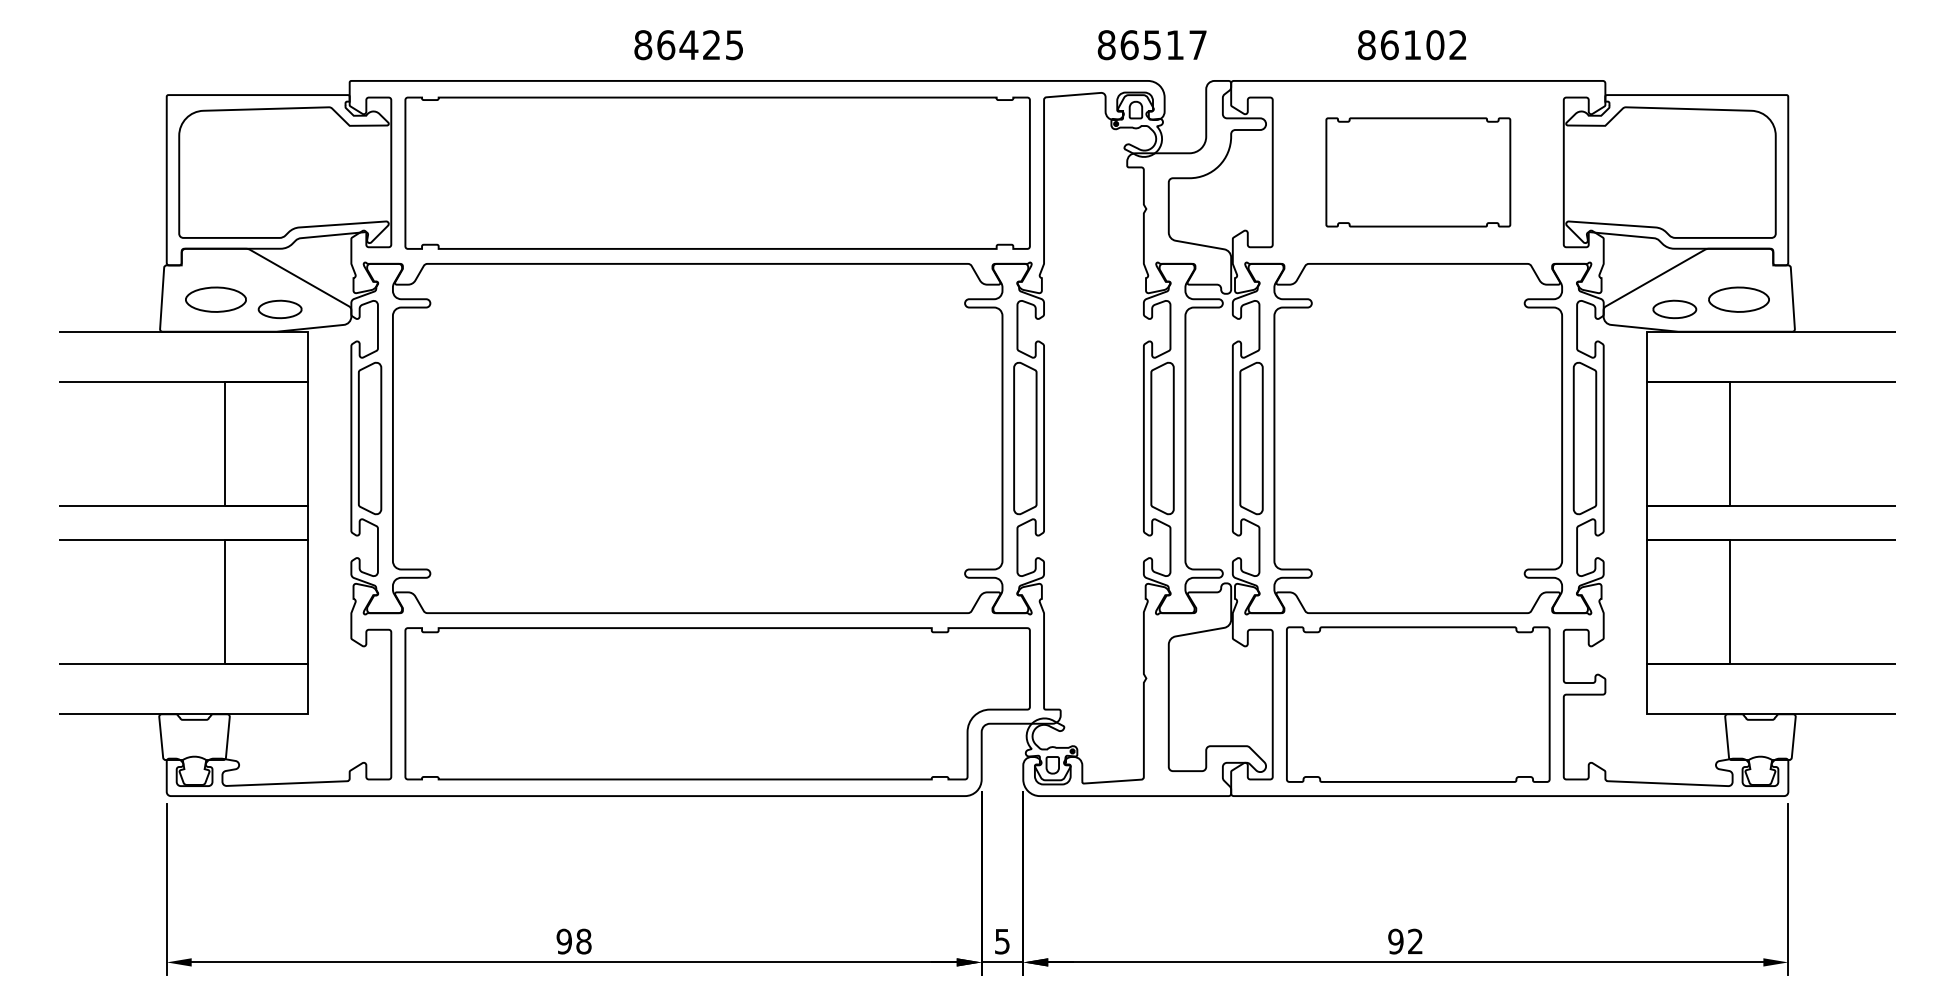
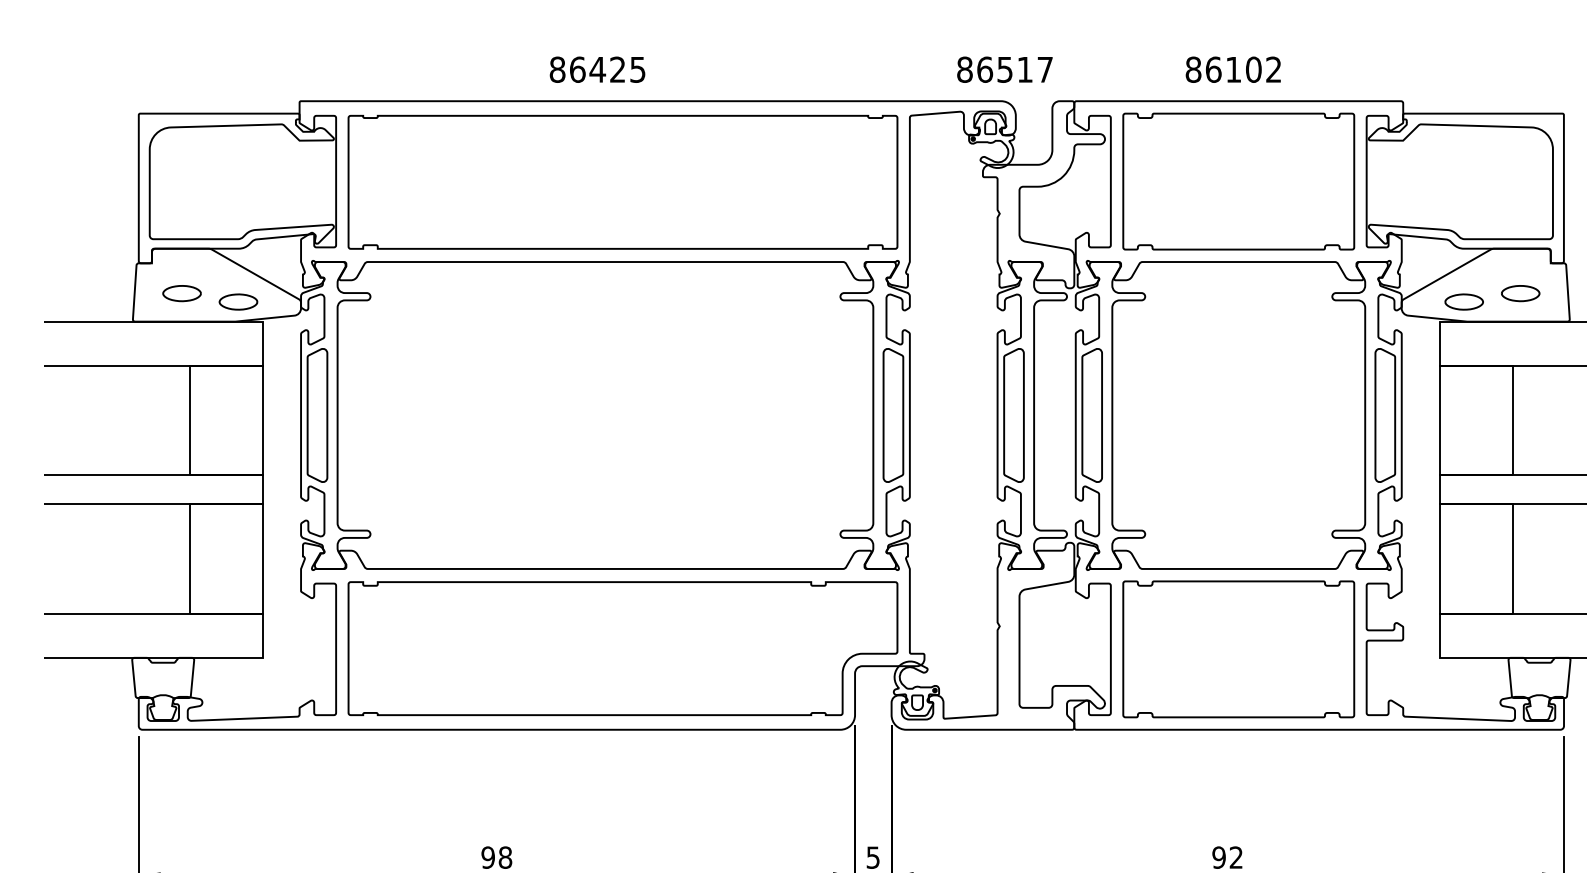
part: (1418, 172) -> (1238, 181), size x1.43
part: (215, 299) -> (181, 293), size x0.71
part: (1738, 299) -> (1520, 293), size x0.71

